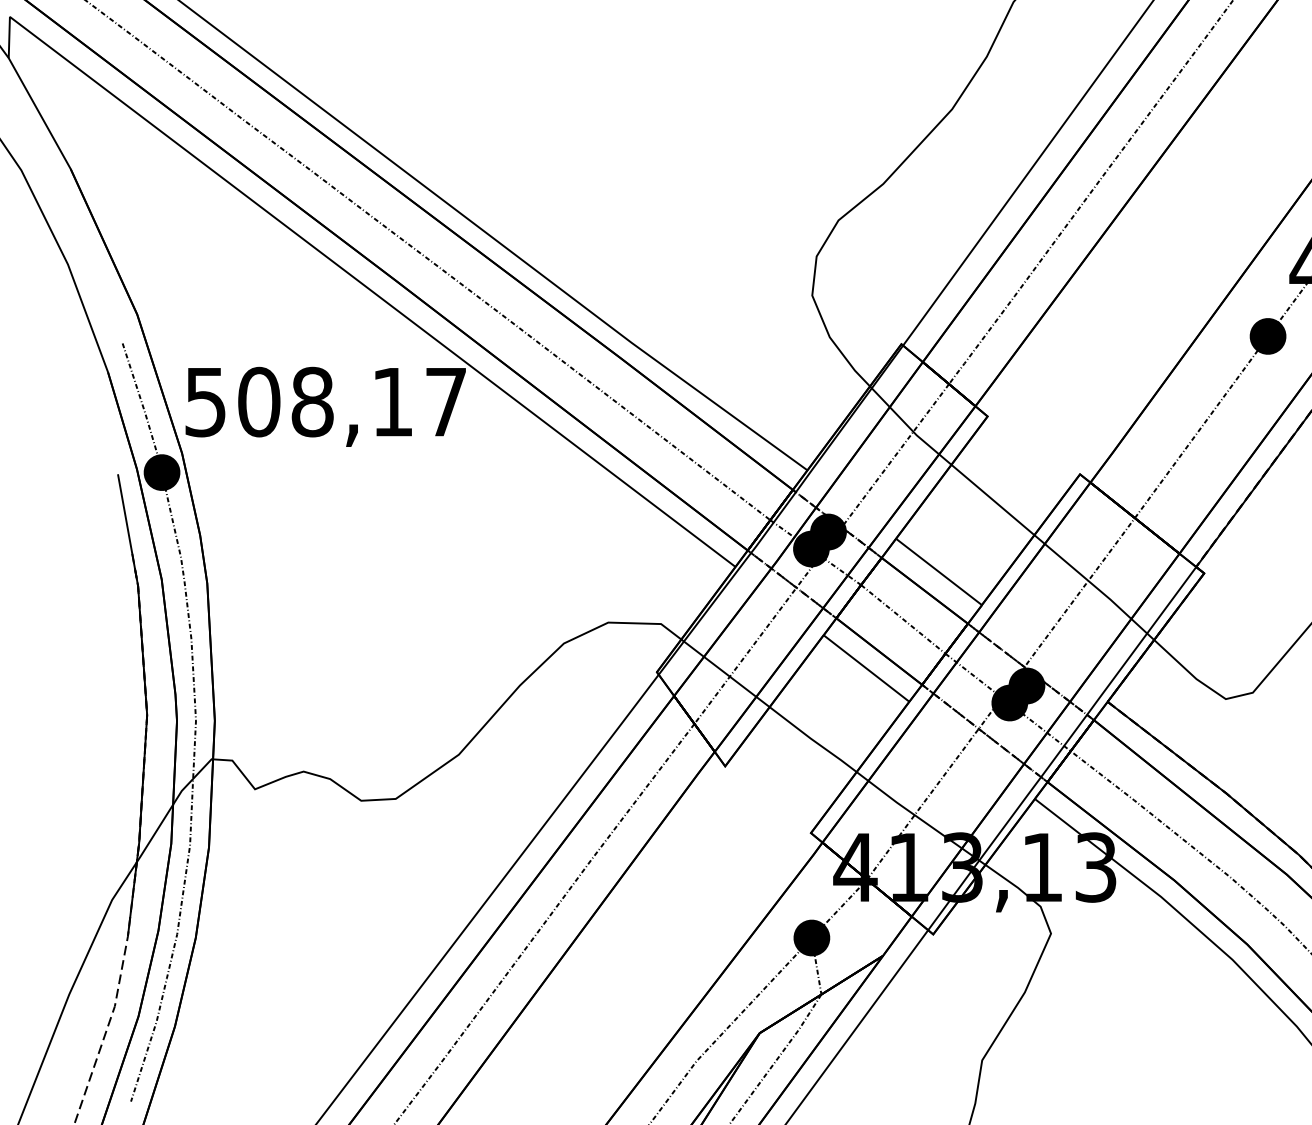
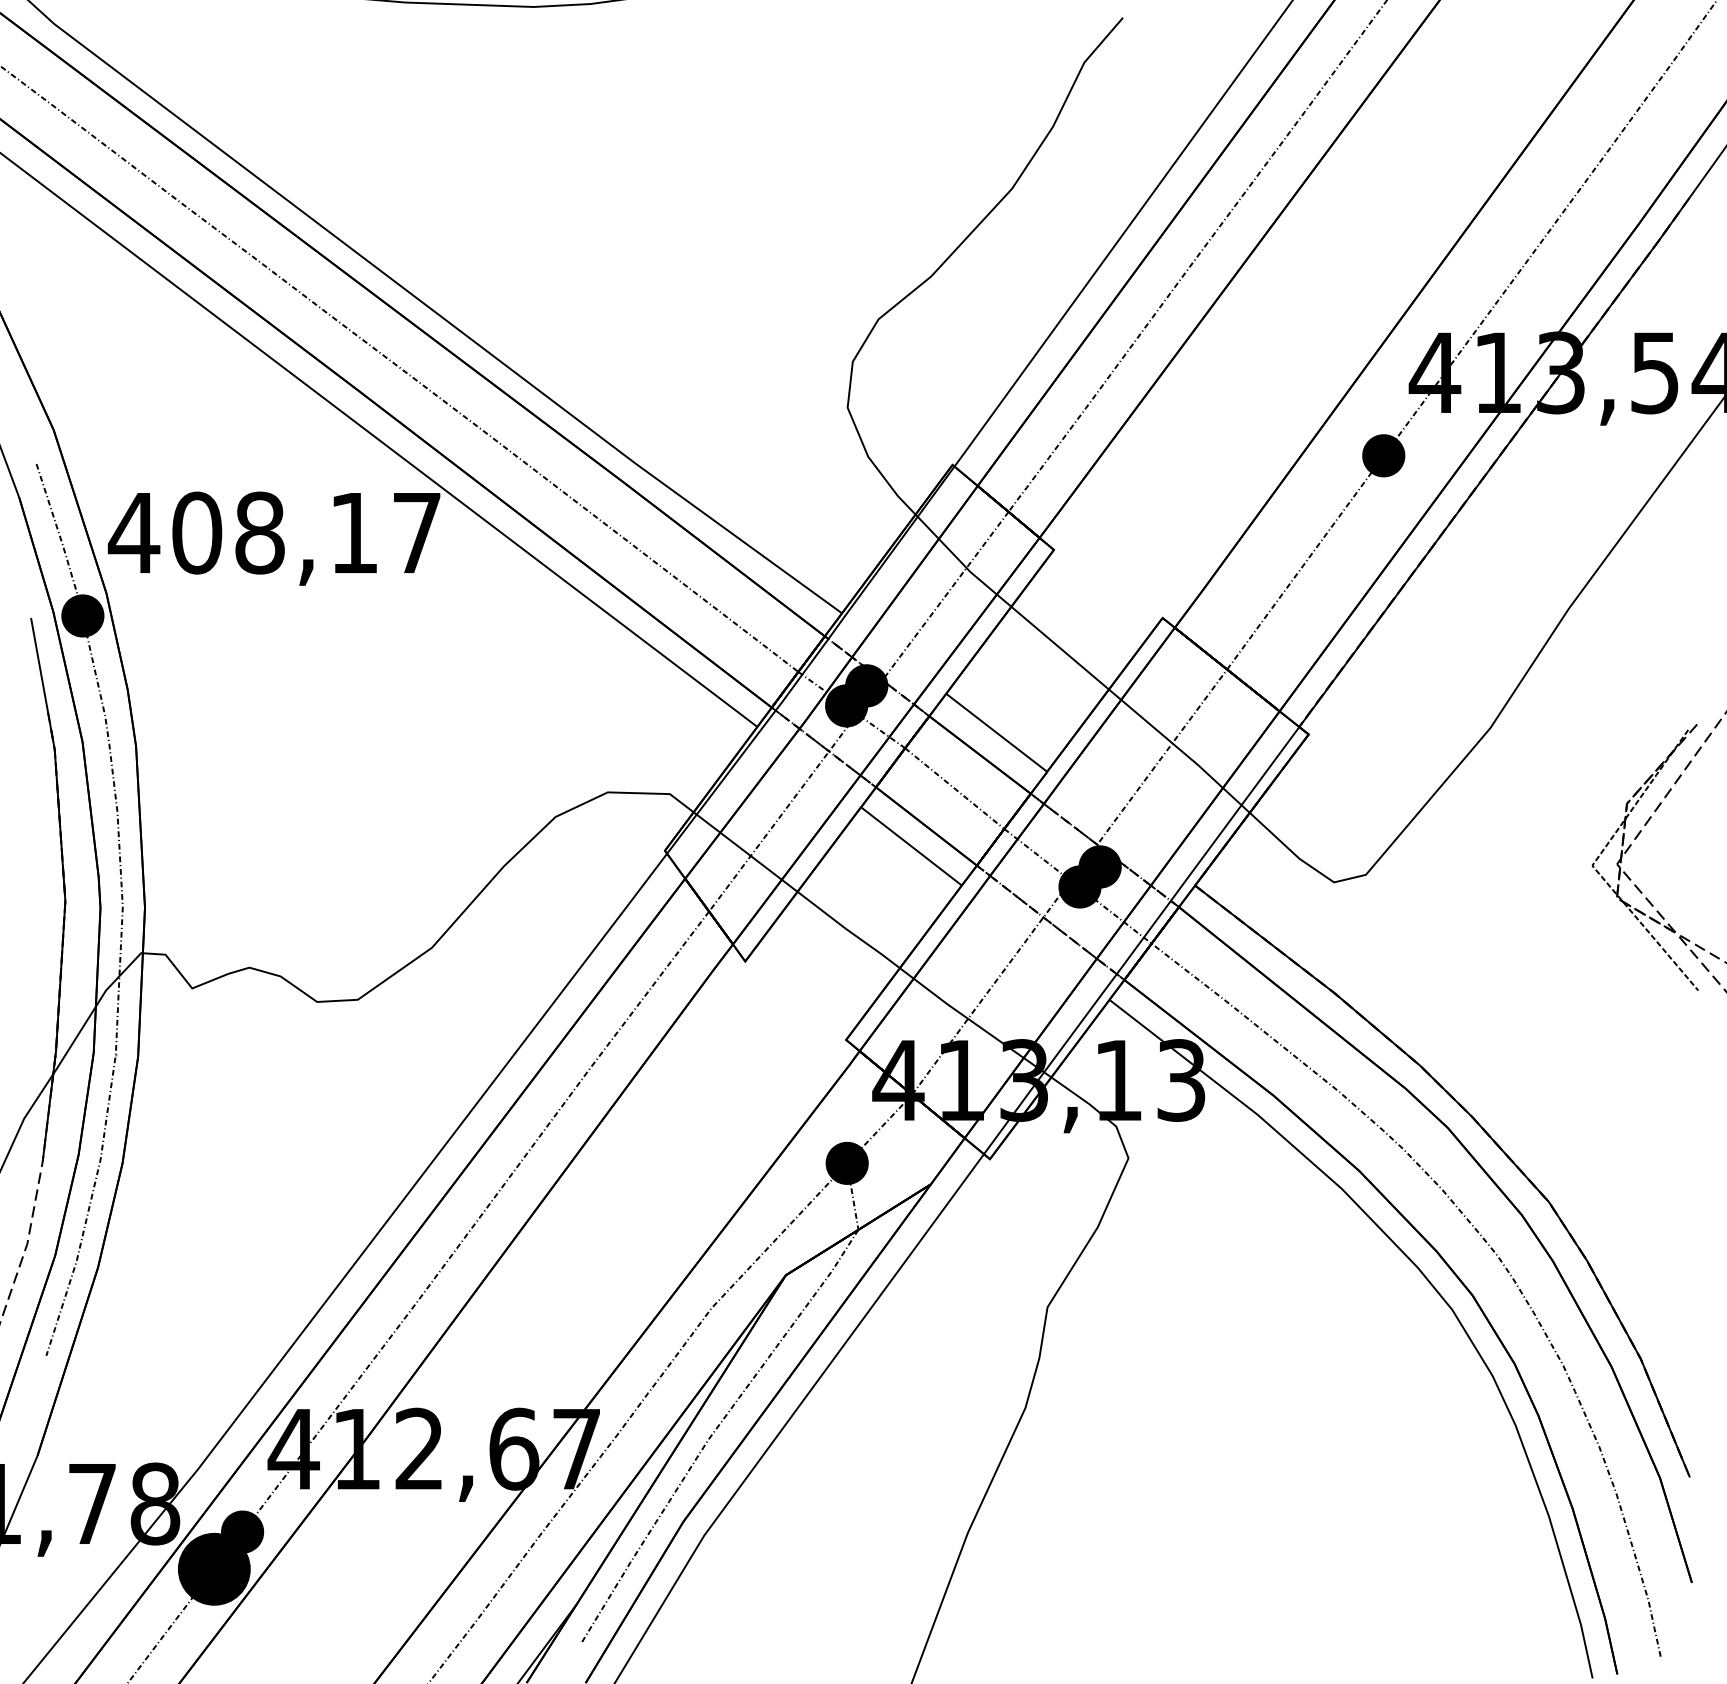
text: (205, 402) -> (133, 533), 508,17 -> 408,17

